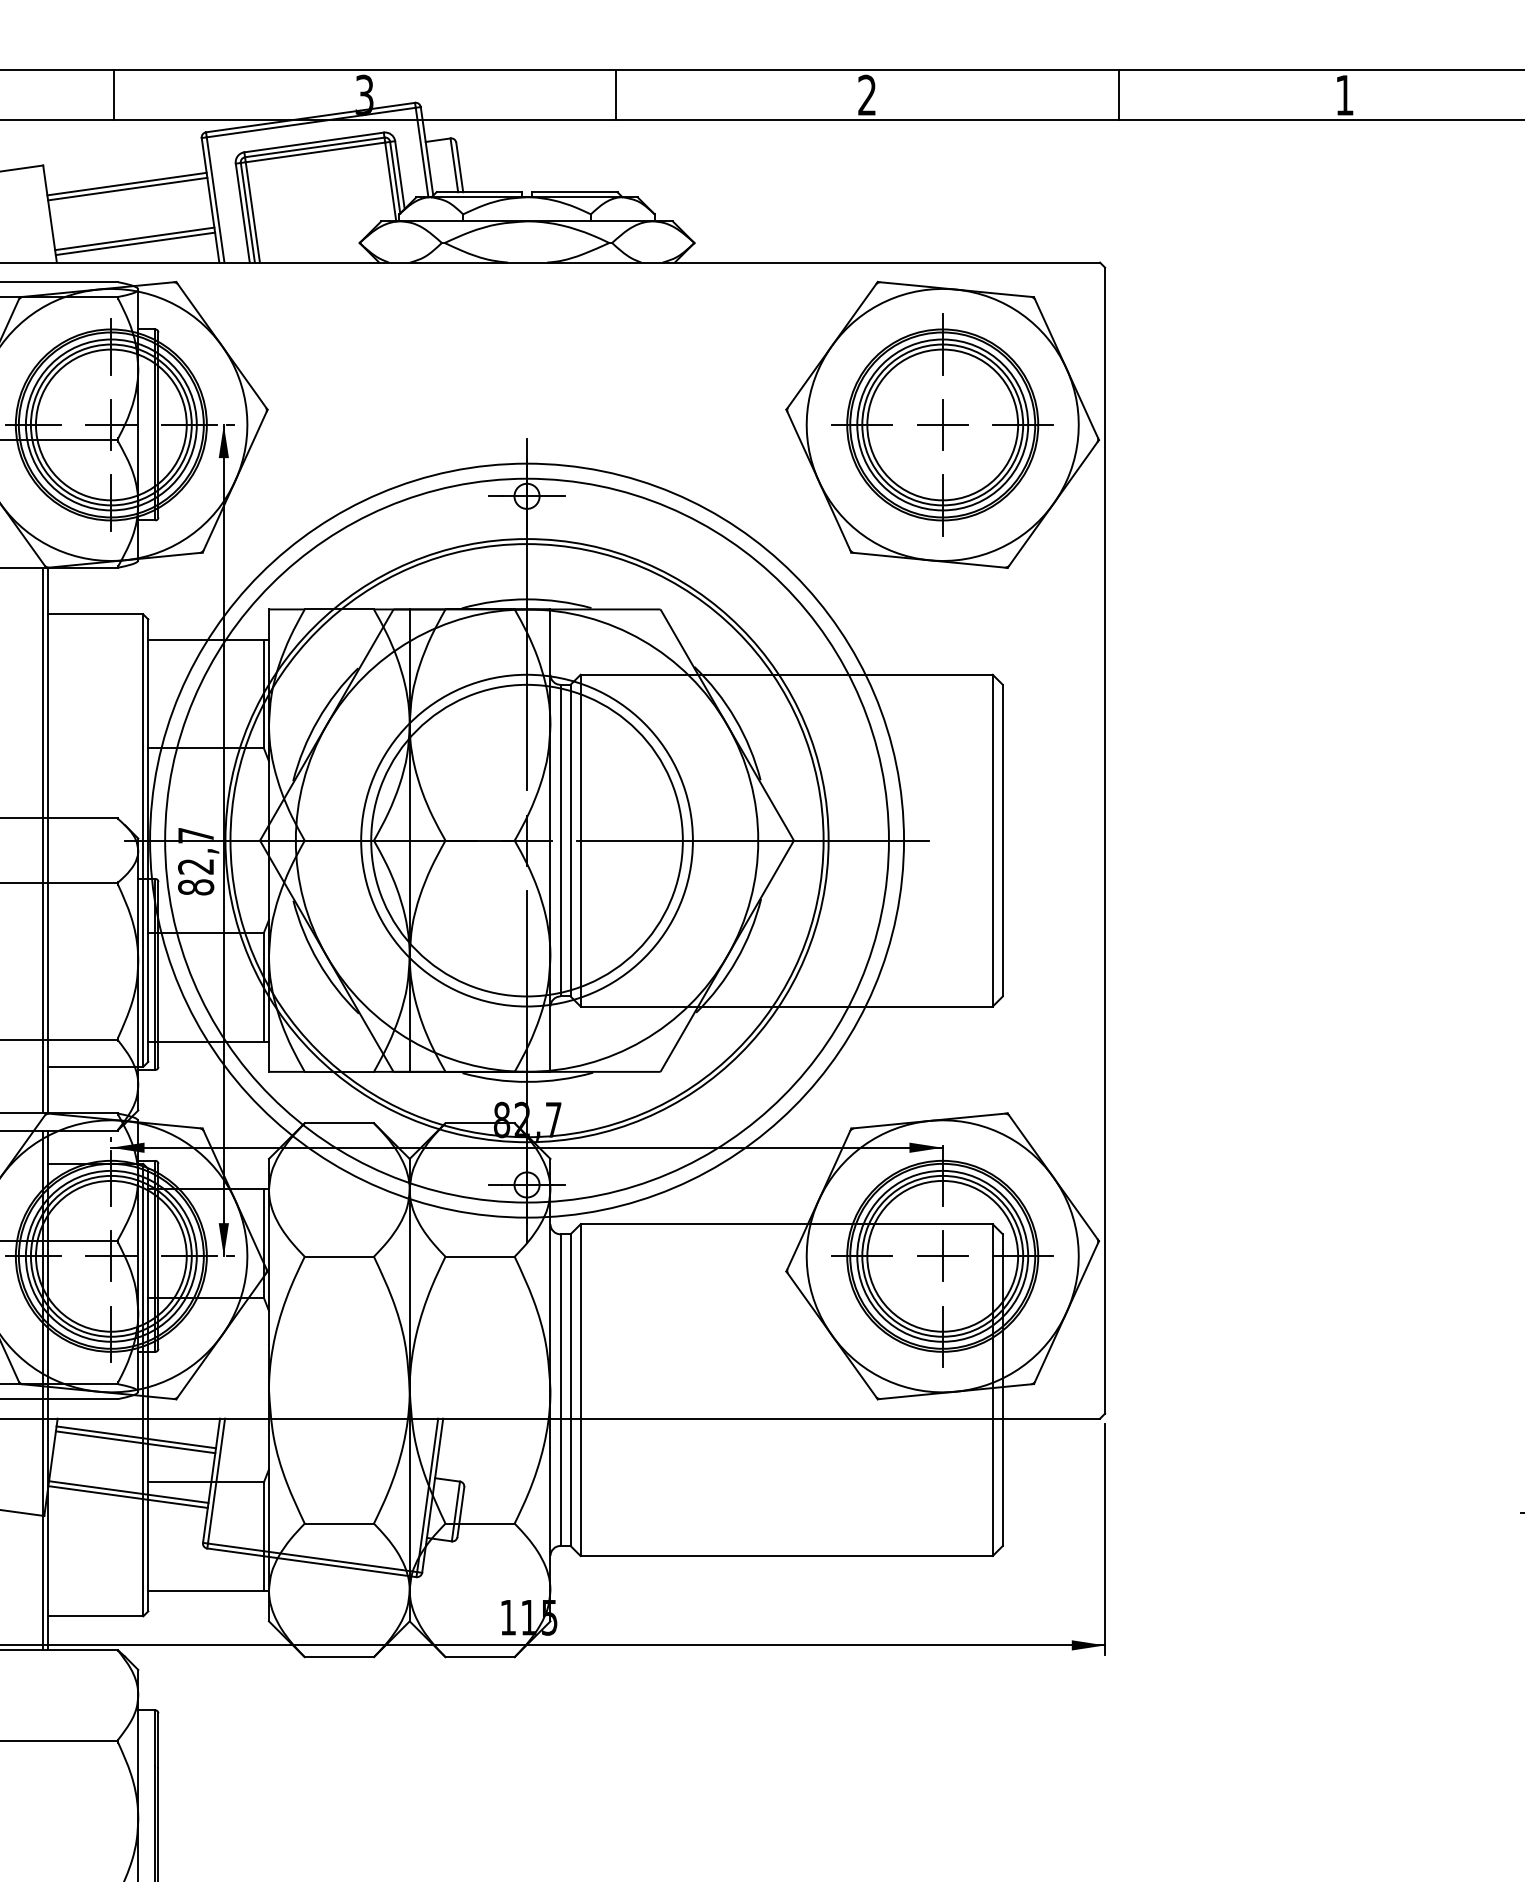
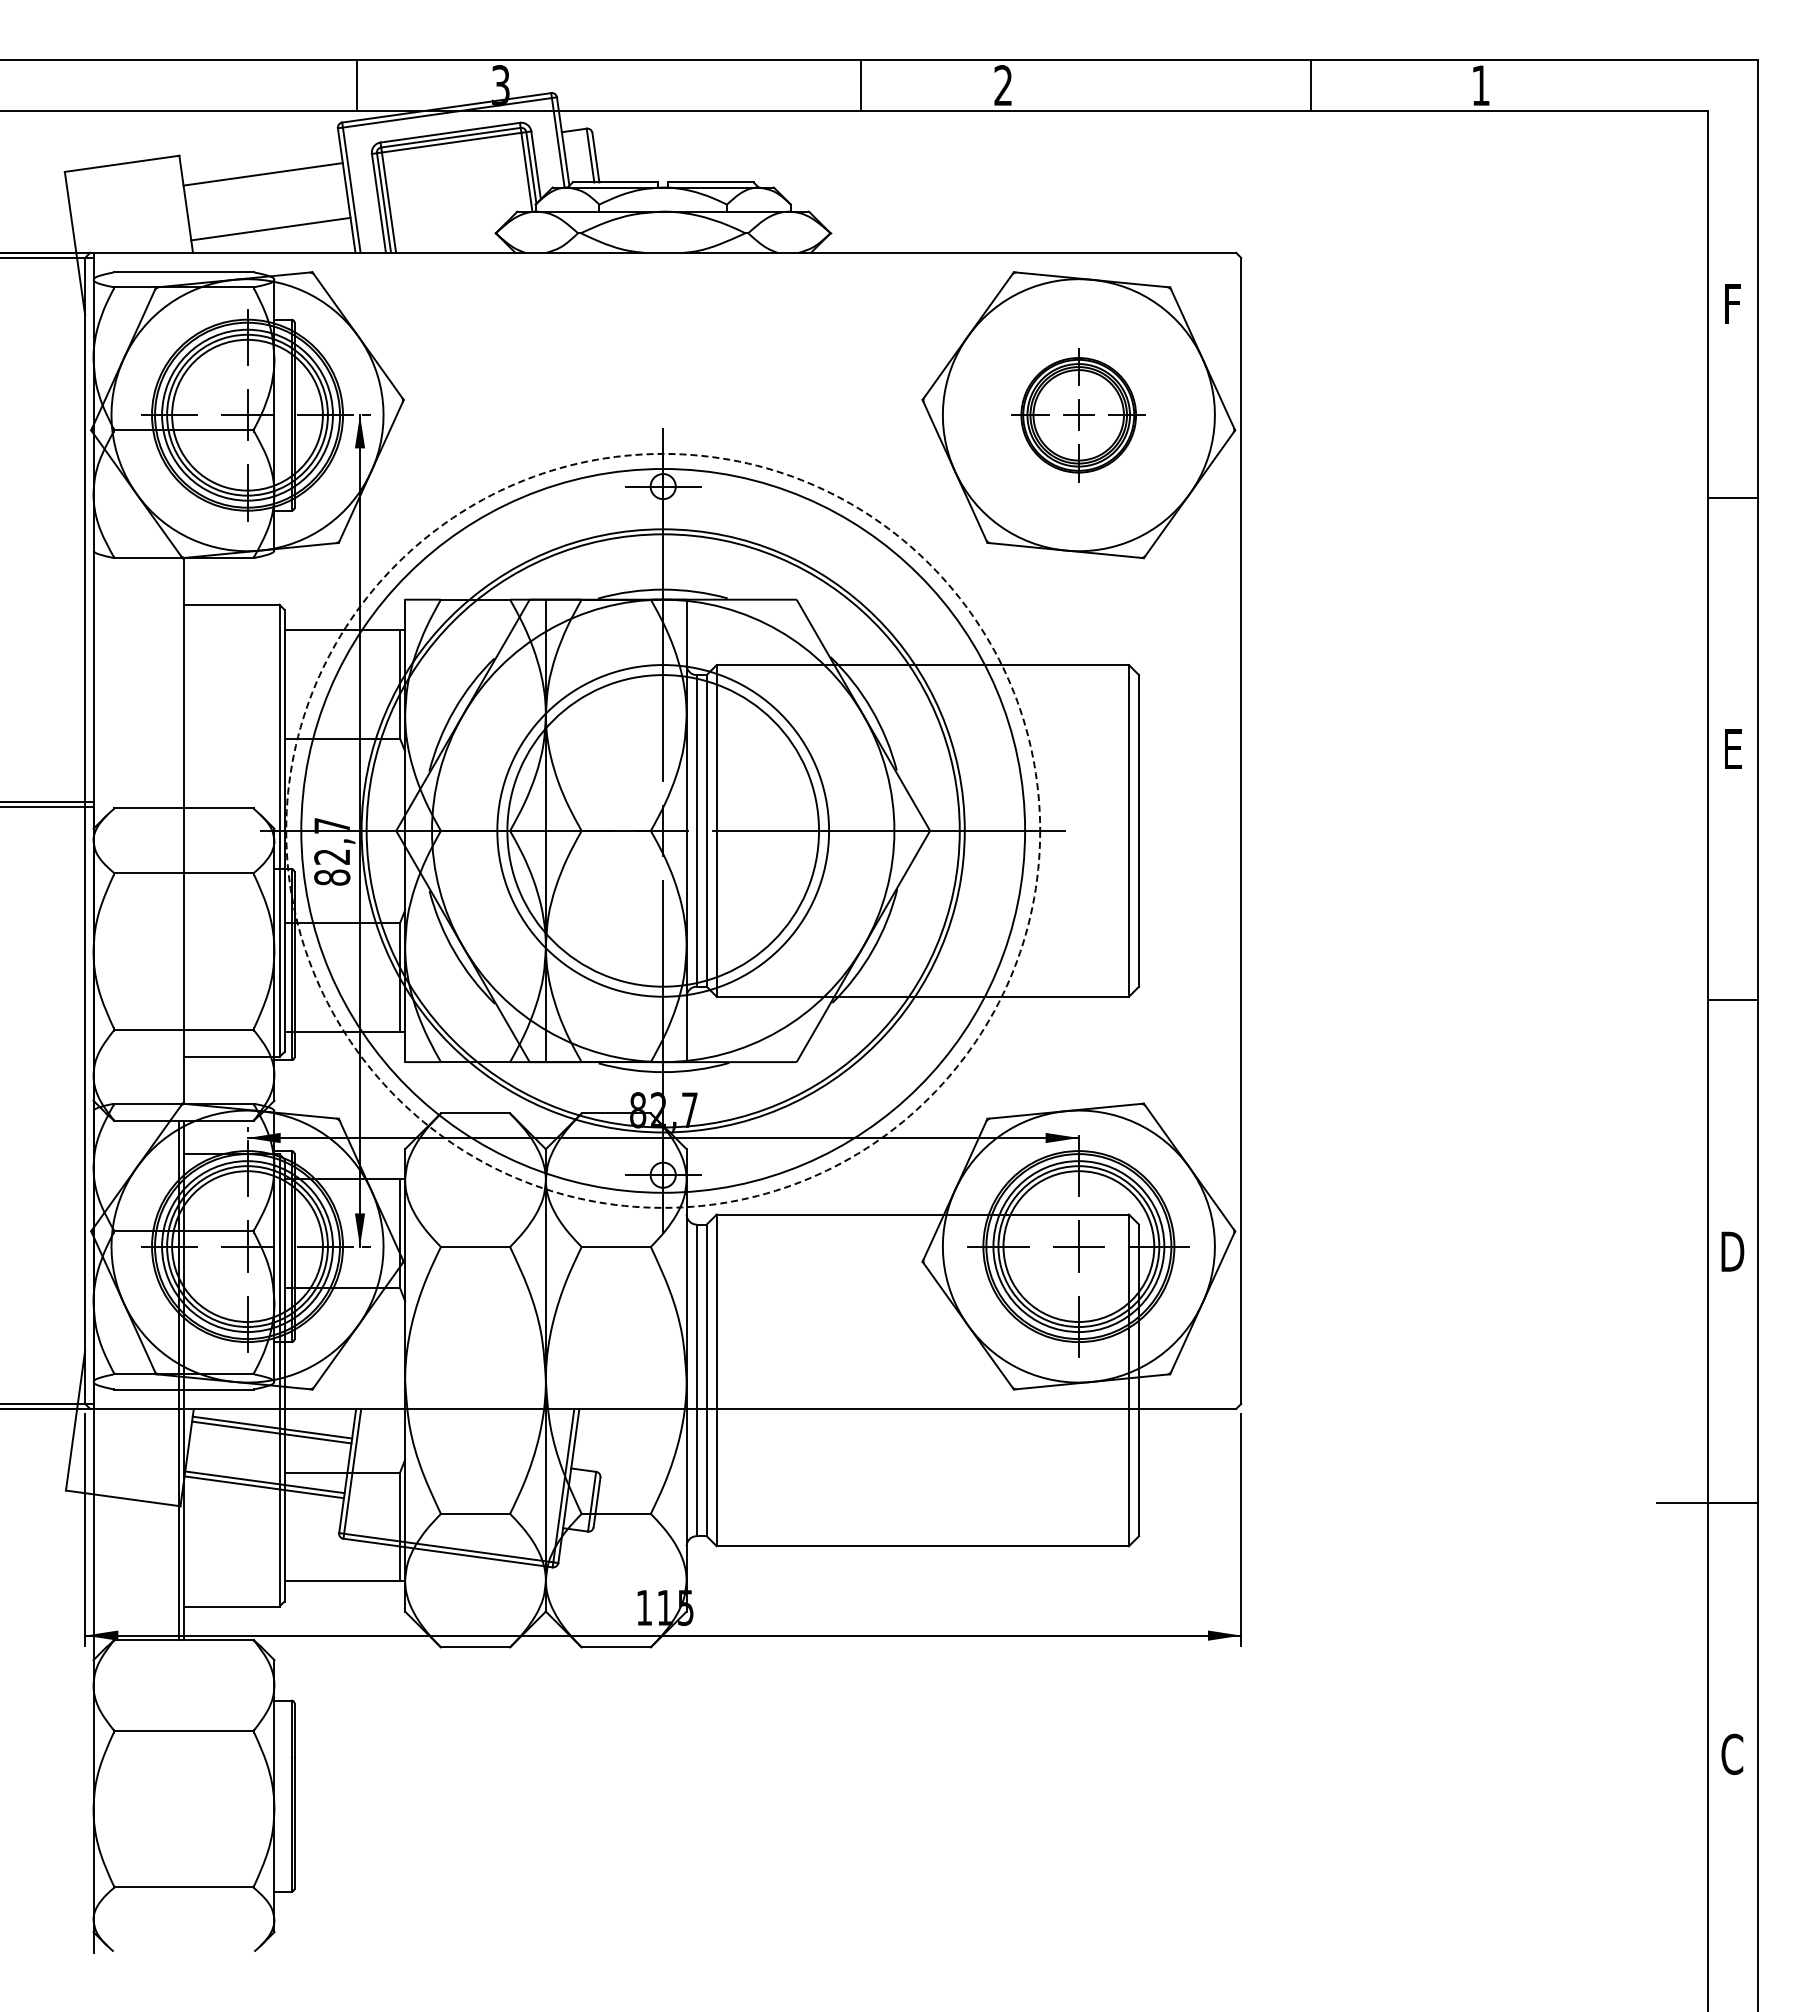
line: (113, 95) -> (356, 85), moved
line: (616, 95) -> (860, 85), moved
line: (1119, 95) -> (1311, 85), moved
line: (127, 189) -> (263, 179), removed
line: (135, 243) -> (271, 233), removed
part: (942, 425) -> (1078, 415), size x0.6
line: (42, 840) -> (178, 830), removed
circle: (527, 840) -> (663, 830), solid -> dashed

